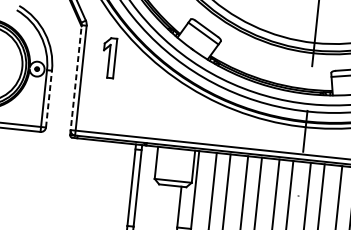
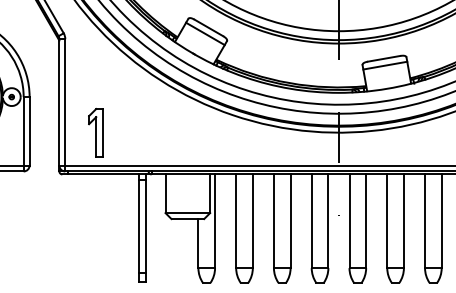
part: (108, 57) -> (95, 132), moved
line: (76, 79) -> (59, 104), dashed -> solid
line: (48, 98) -> (29, 130), dashed -> solid

